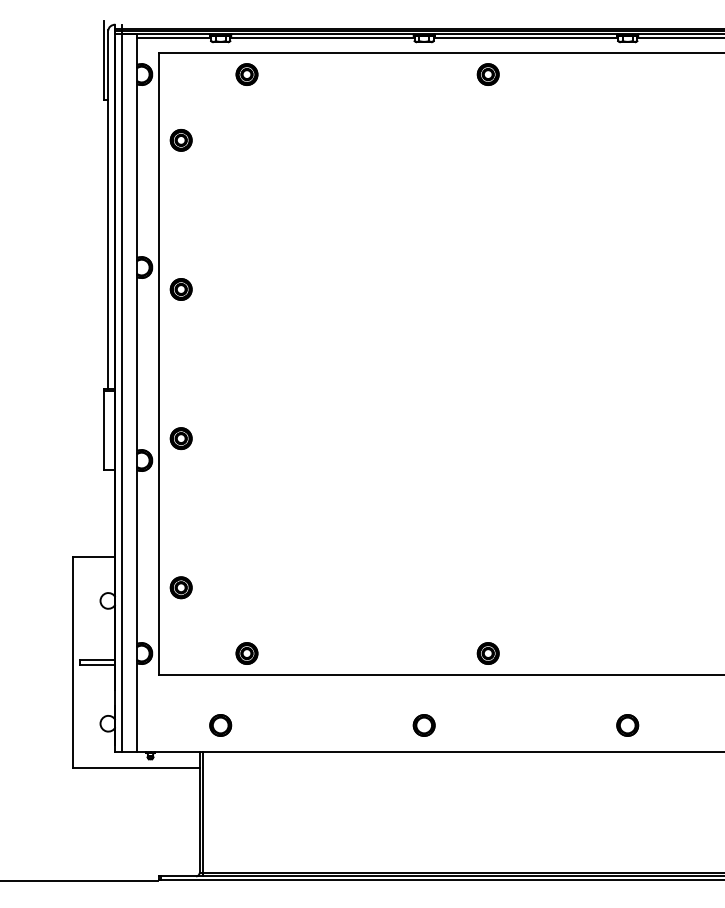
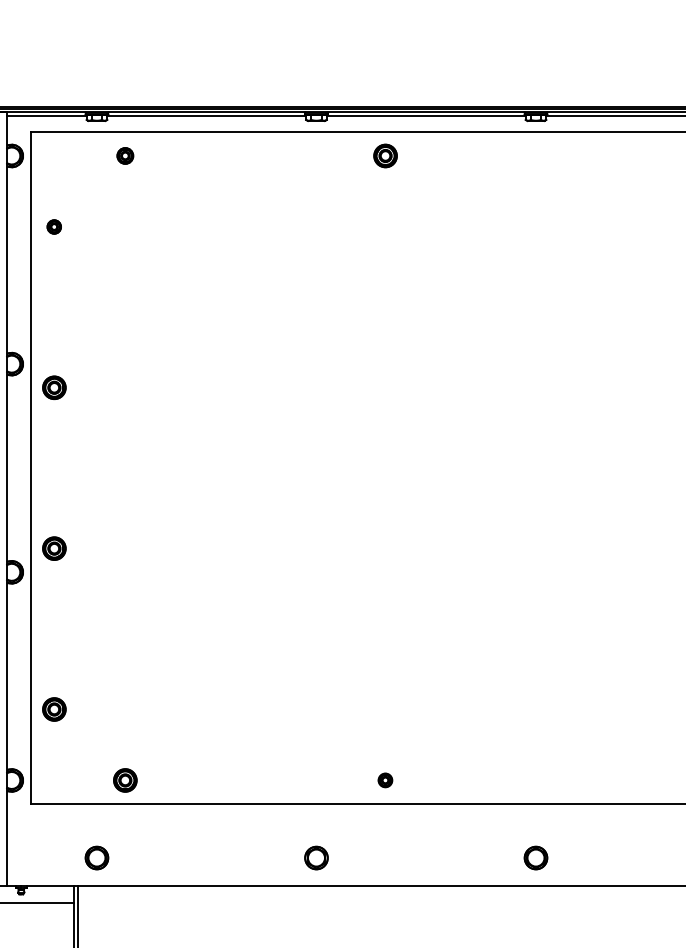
part: (246, 74) -> (124, 155), size x0.7
part: (180, 140) -> (53, 227), size x0.6
part: (487, 653) -> (384, 780), size x0.6

